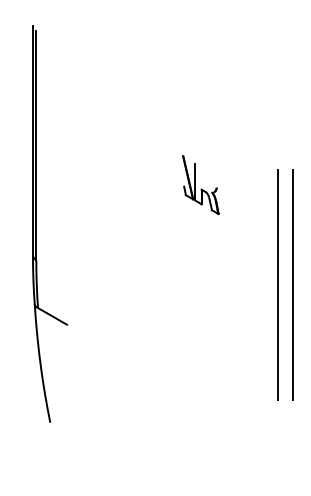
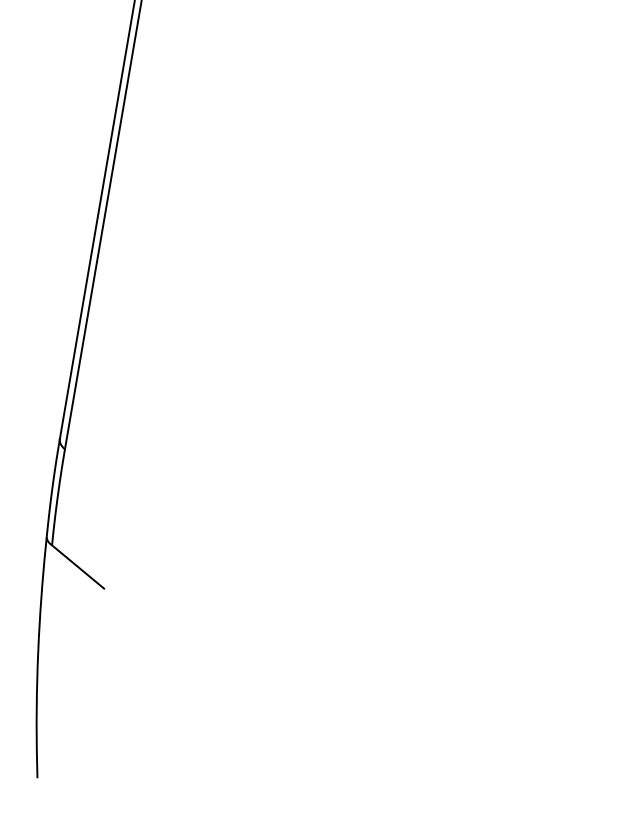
part: (200, 185) -> (417, 356), removed
line: (278, 284) -> (539, 580), removed
line: (293, 285) -> (568, 587), removed

